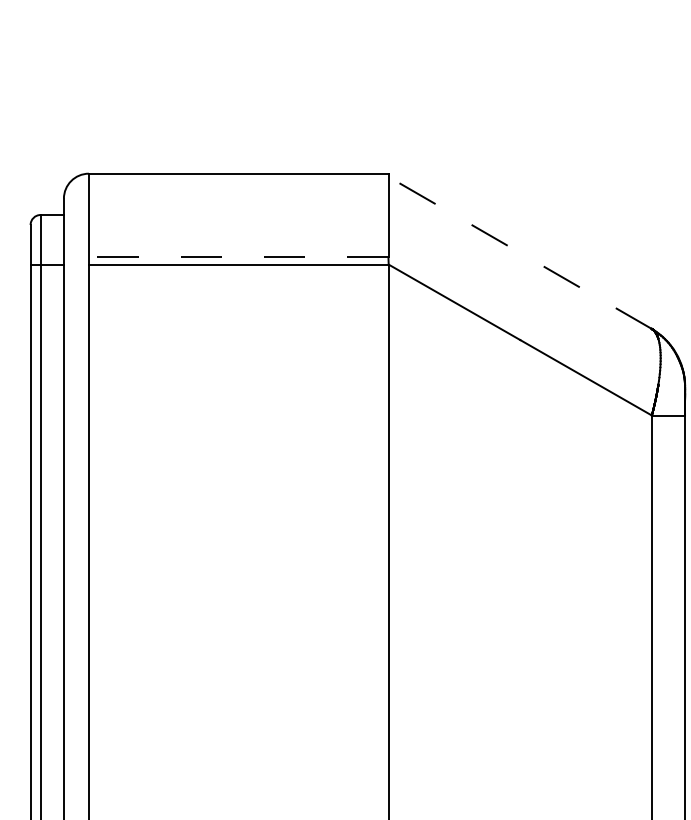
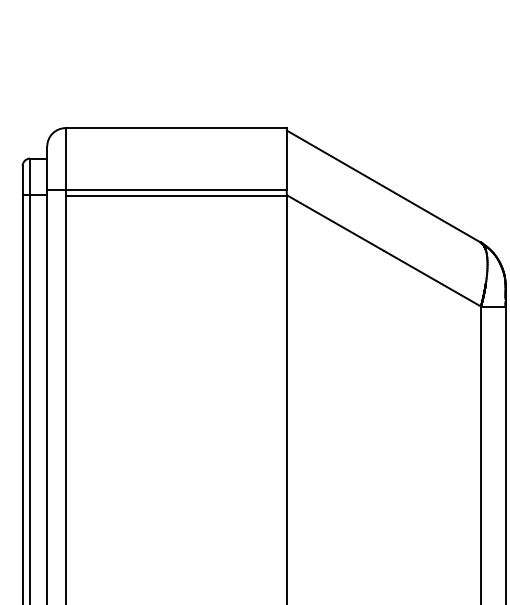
line: (519, 252) -> (383, 186), dashed -> solid
line: (226, 256) -> (167, 189), dashed -> solid

